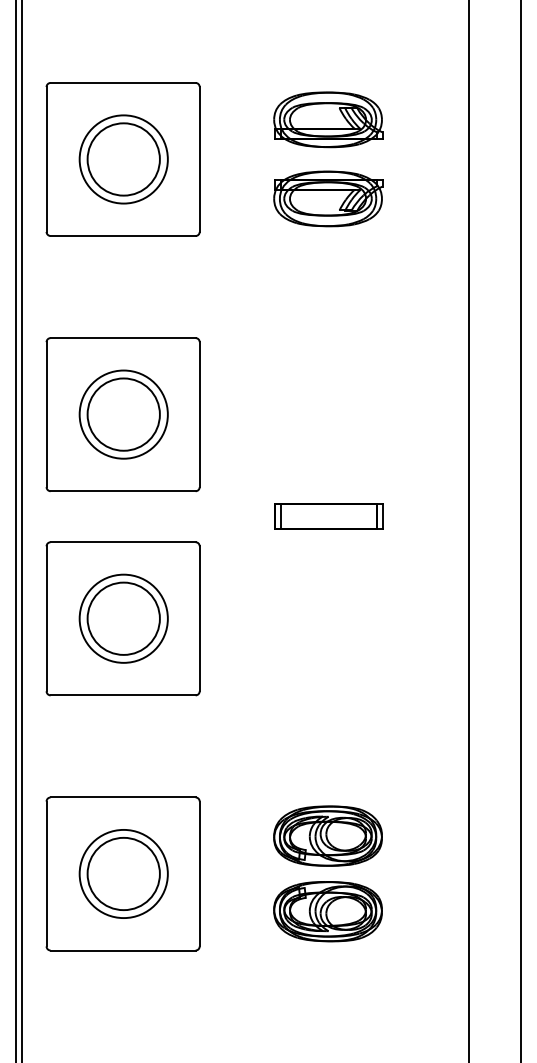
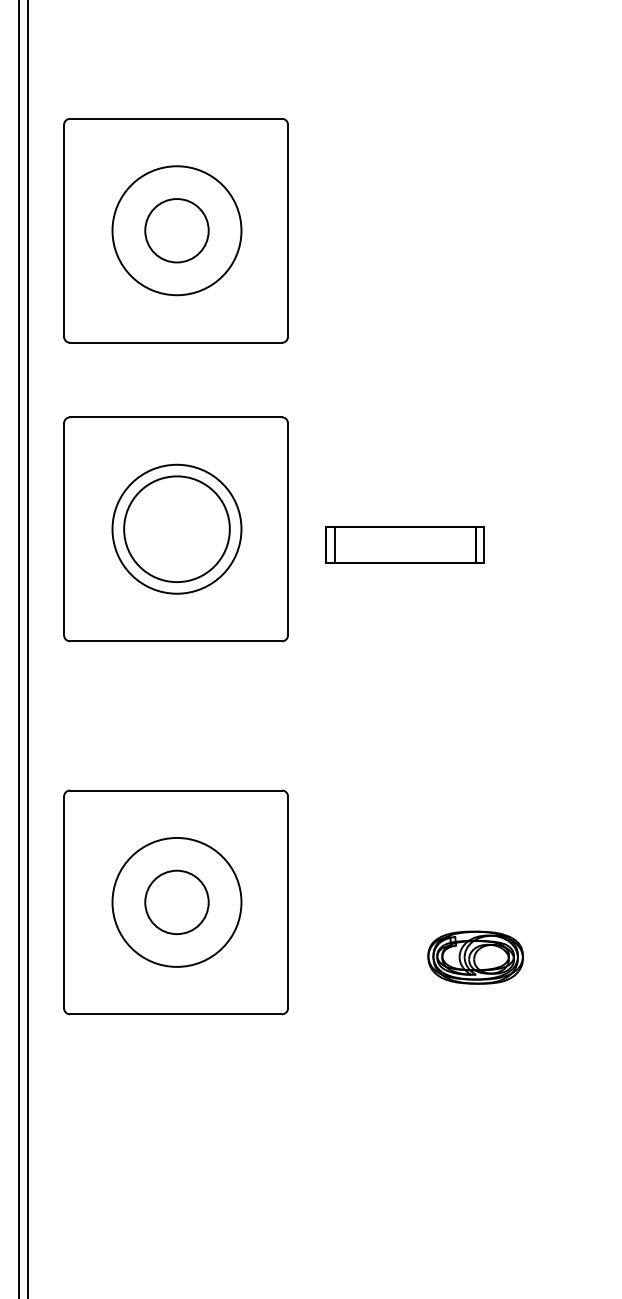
circle: (123, 414) -> (176, 230), size x0.6
part: (328, 516) -> (404, 544), moved
part: (327, 835) -> (474, 846), removed
circle: (123, 873) -> (176, 901), size x0.6
part: (327, 911) -> (474, 957), size x0.6

